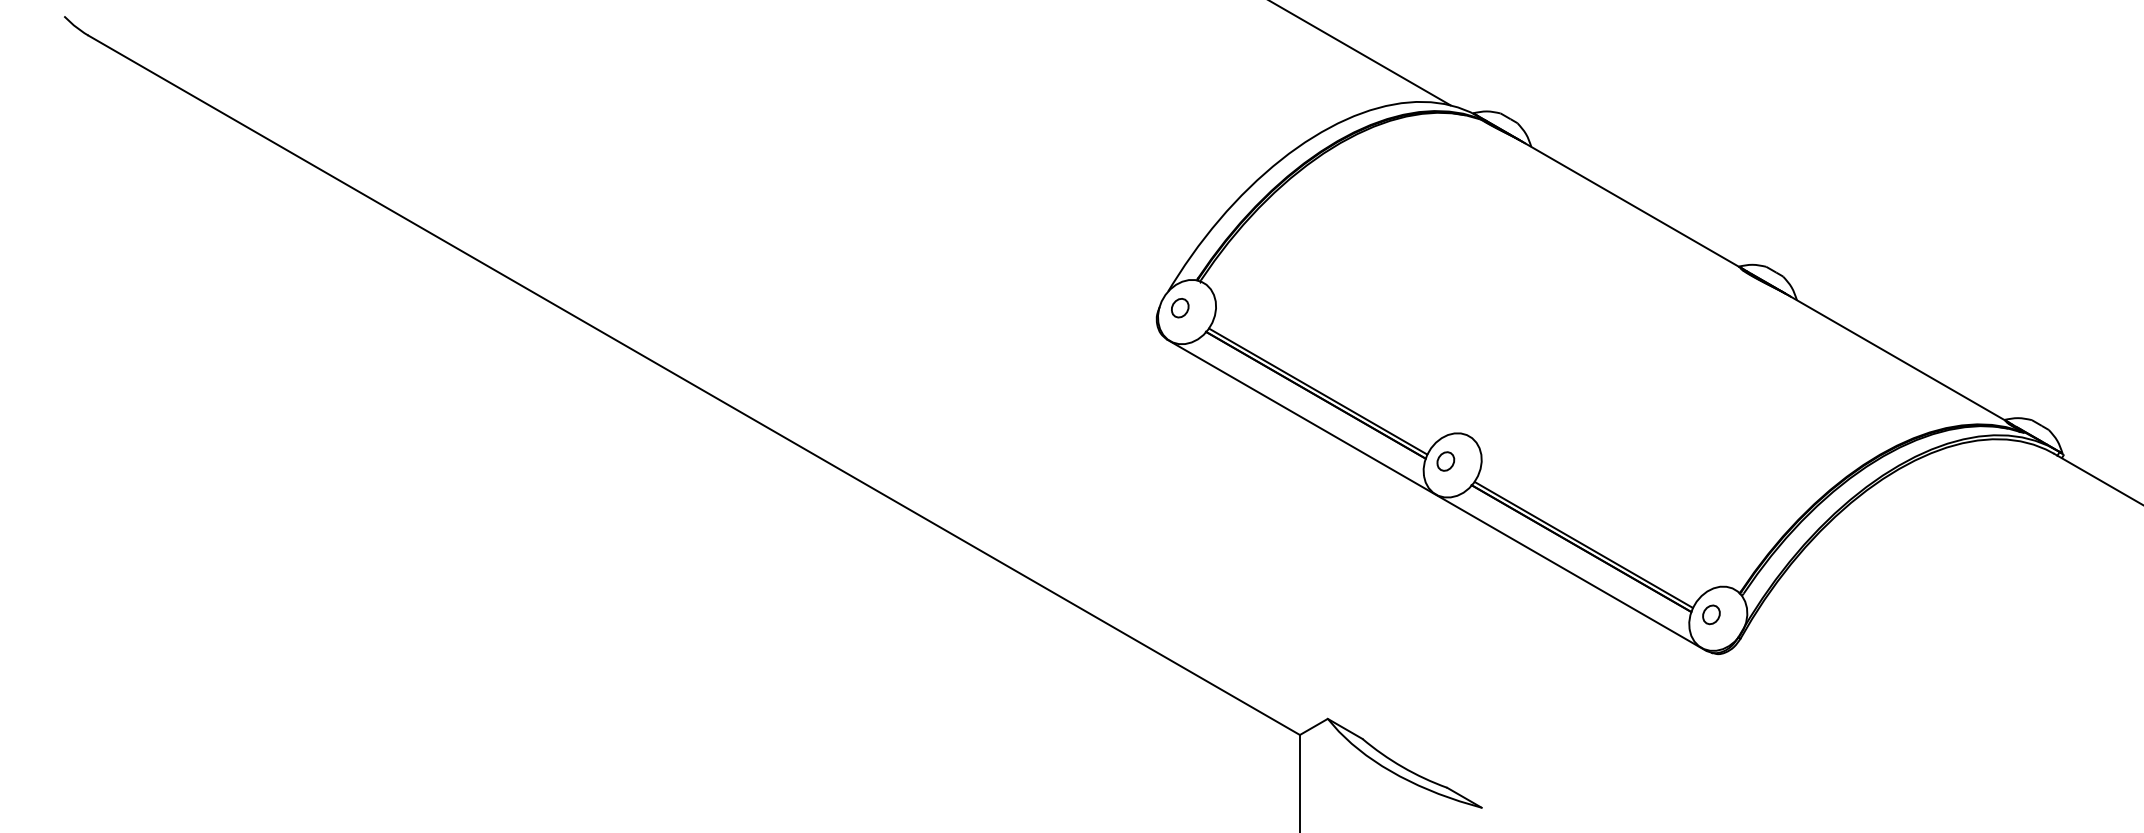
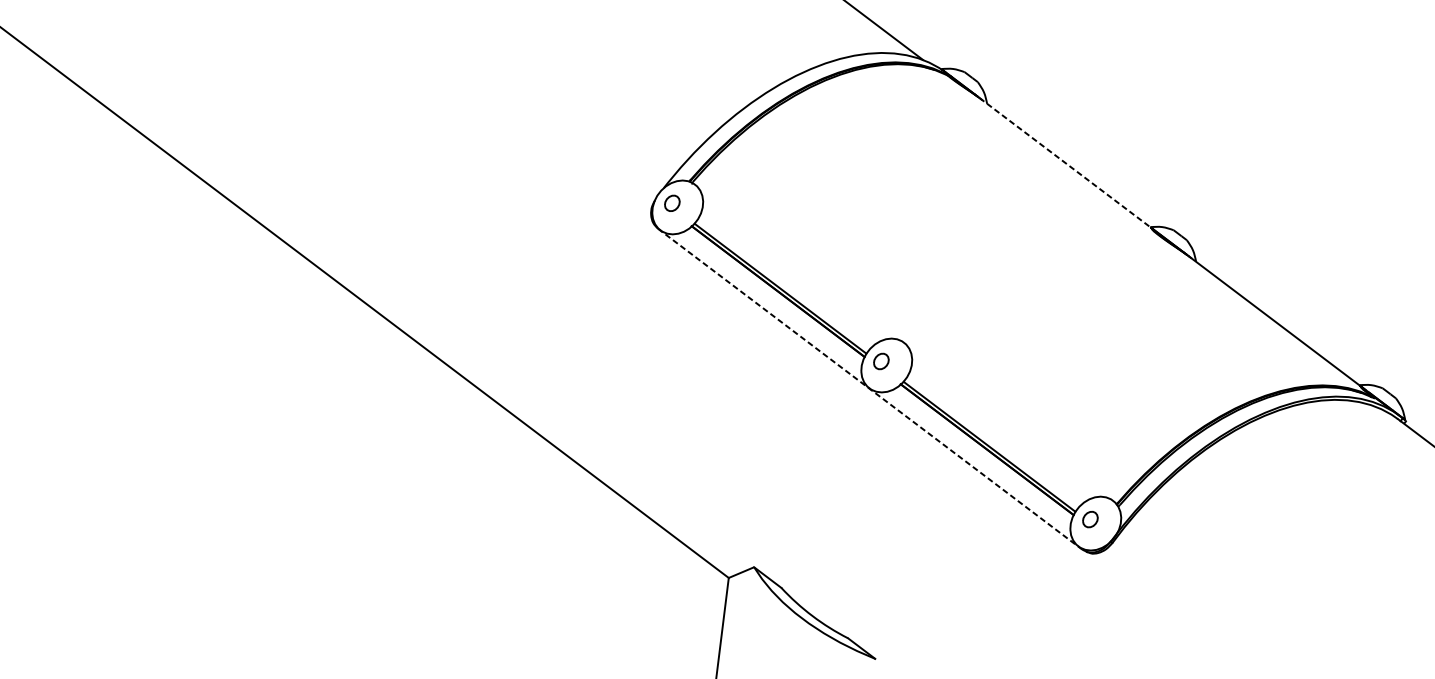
line: (1634, 206) -> (1068, 165), solid -> dashed
line: (1437, 495) -> (870, 389), solid -> dashed

